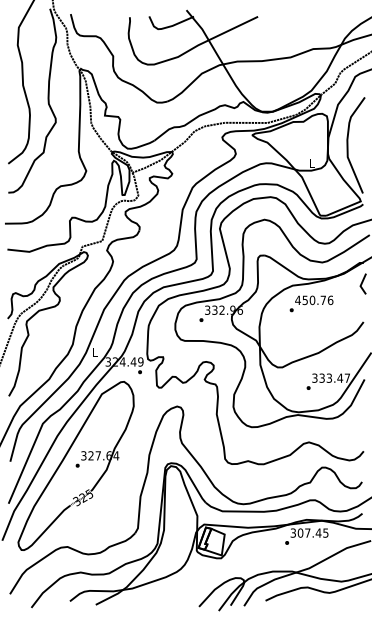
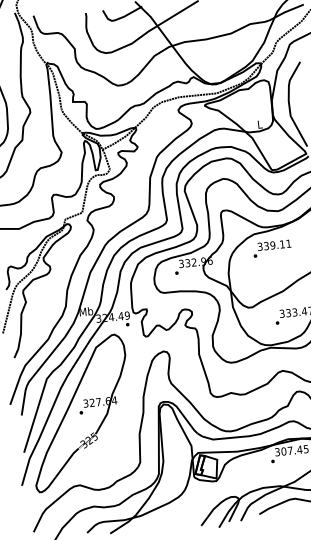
text: (314, 300) -> (274, 245), 450.76 -> 339.11
text: (94, 352) -> (85, 311), L -> Mb

